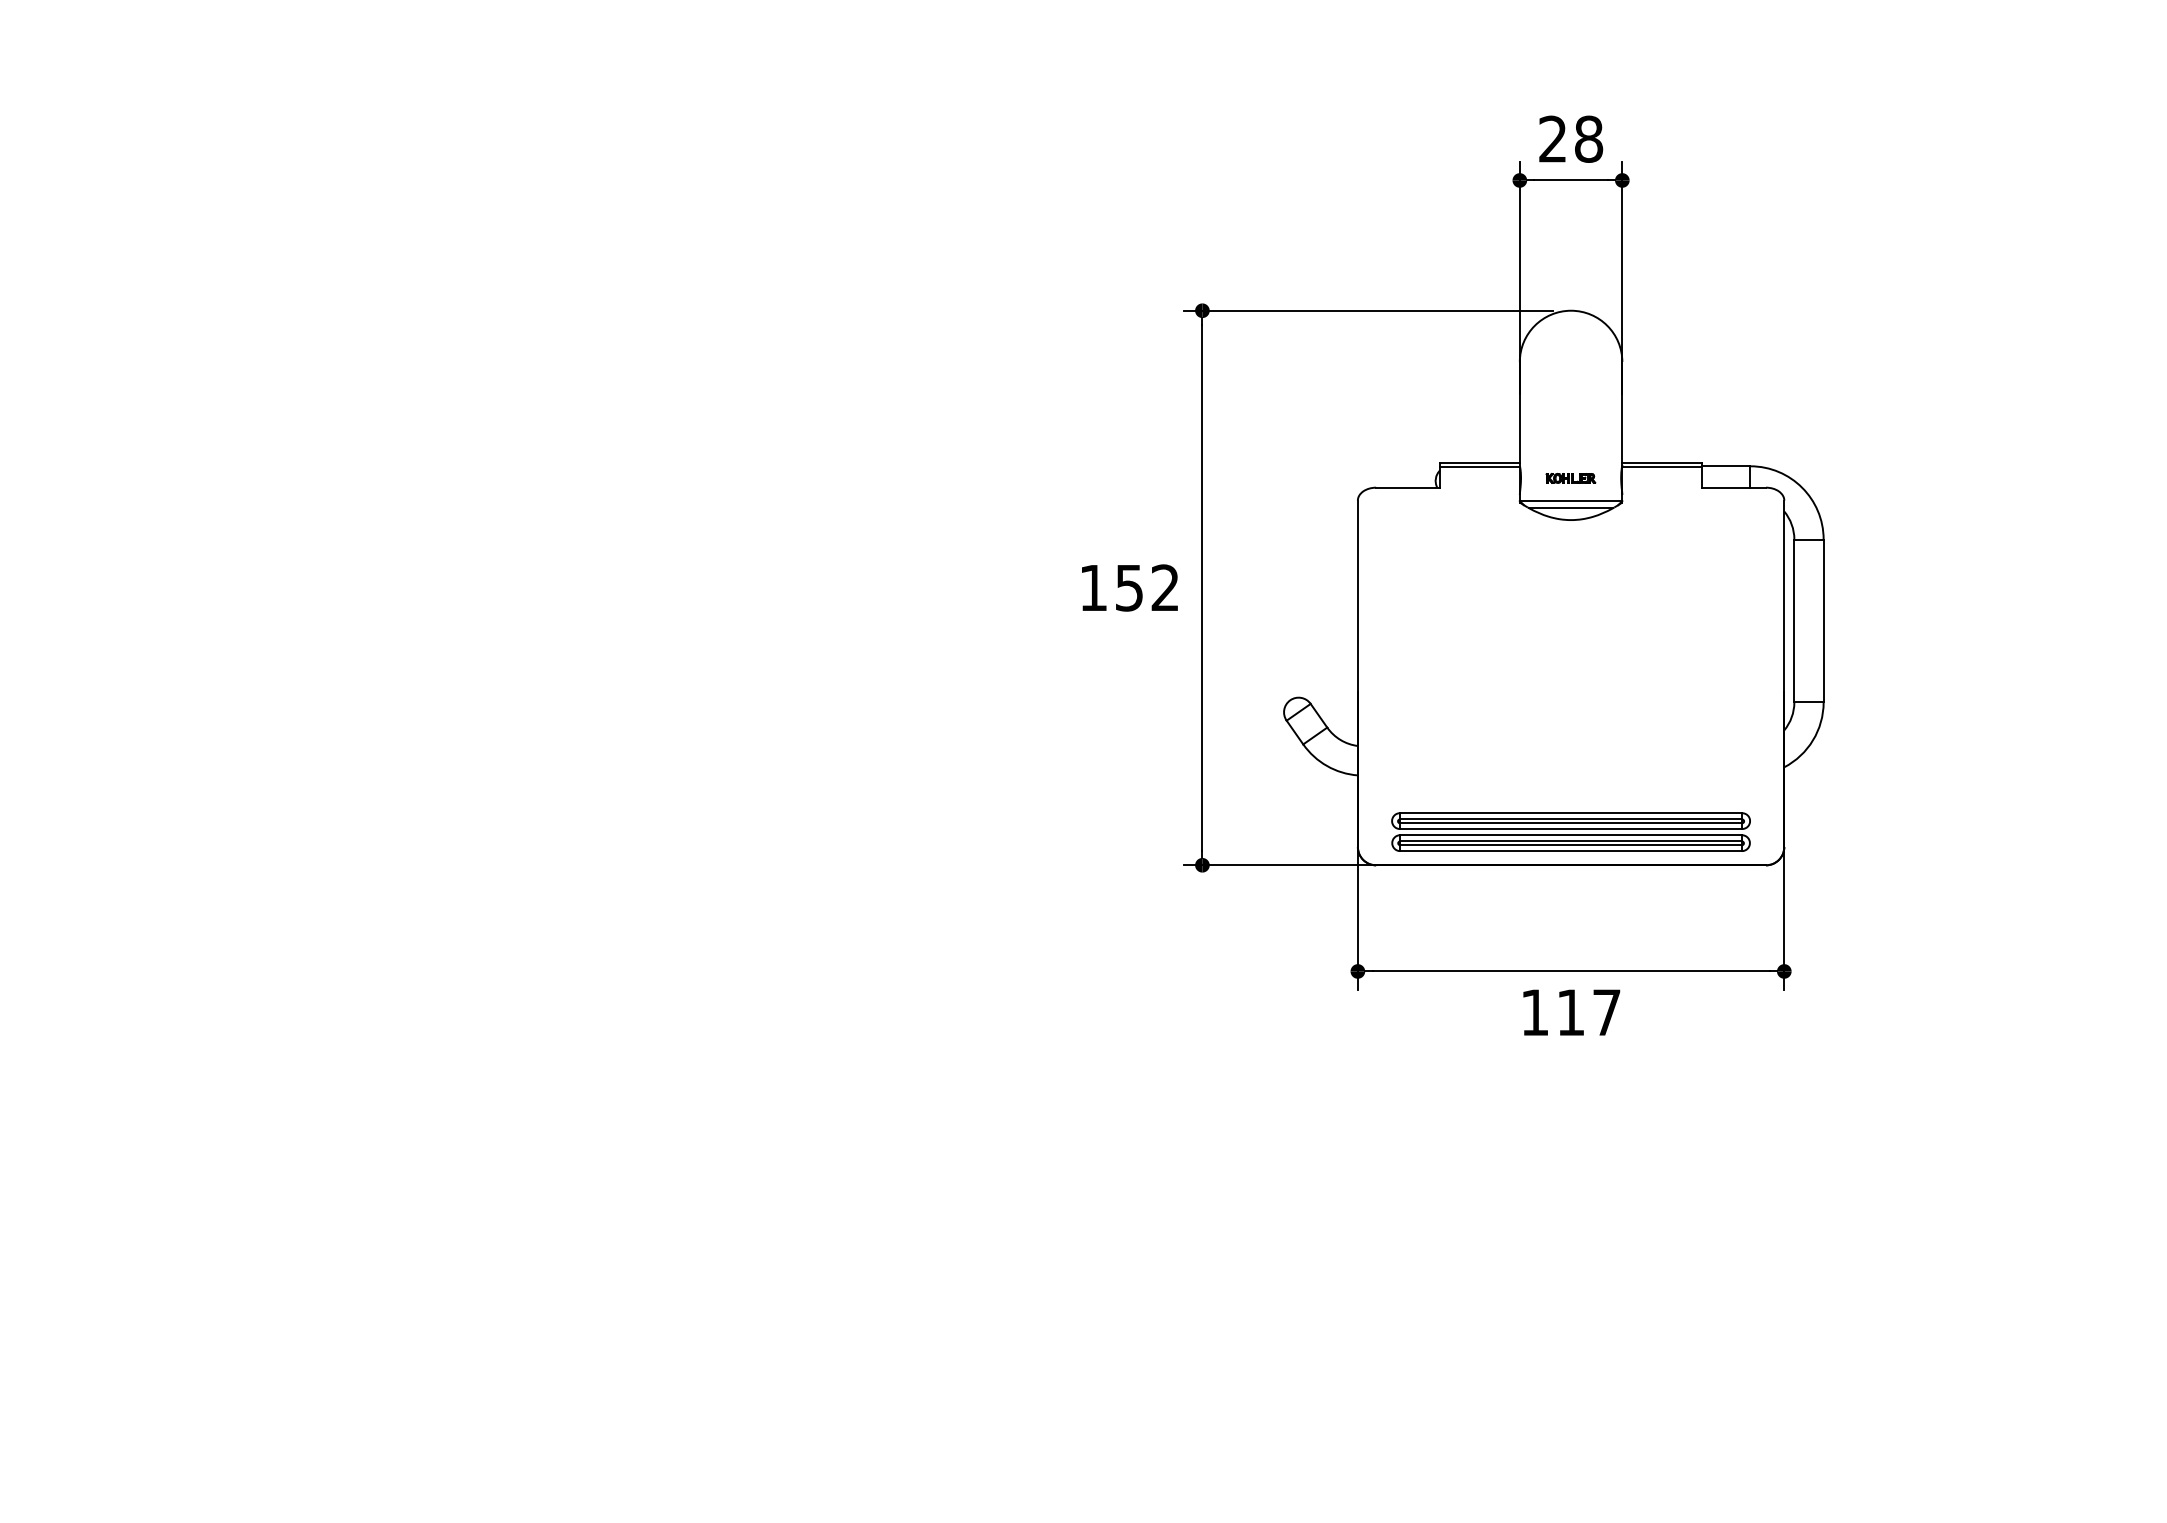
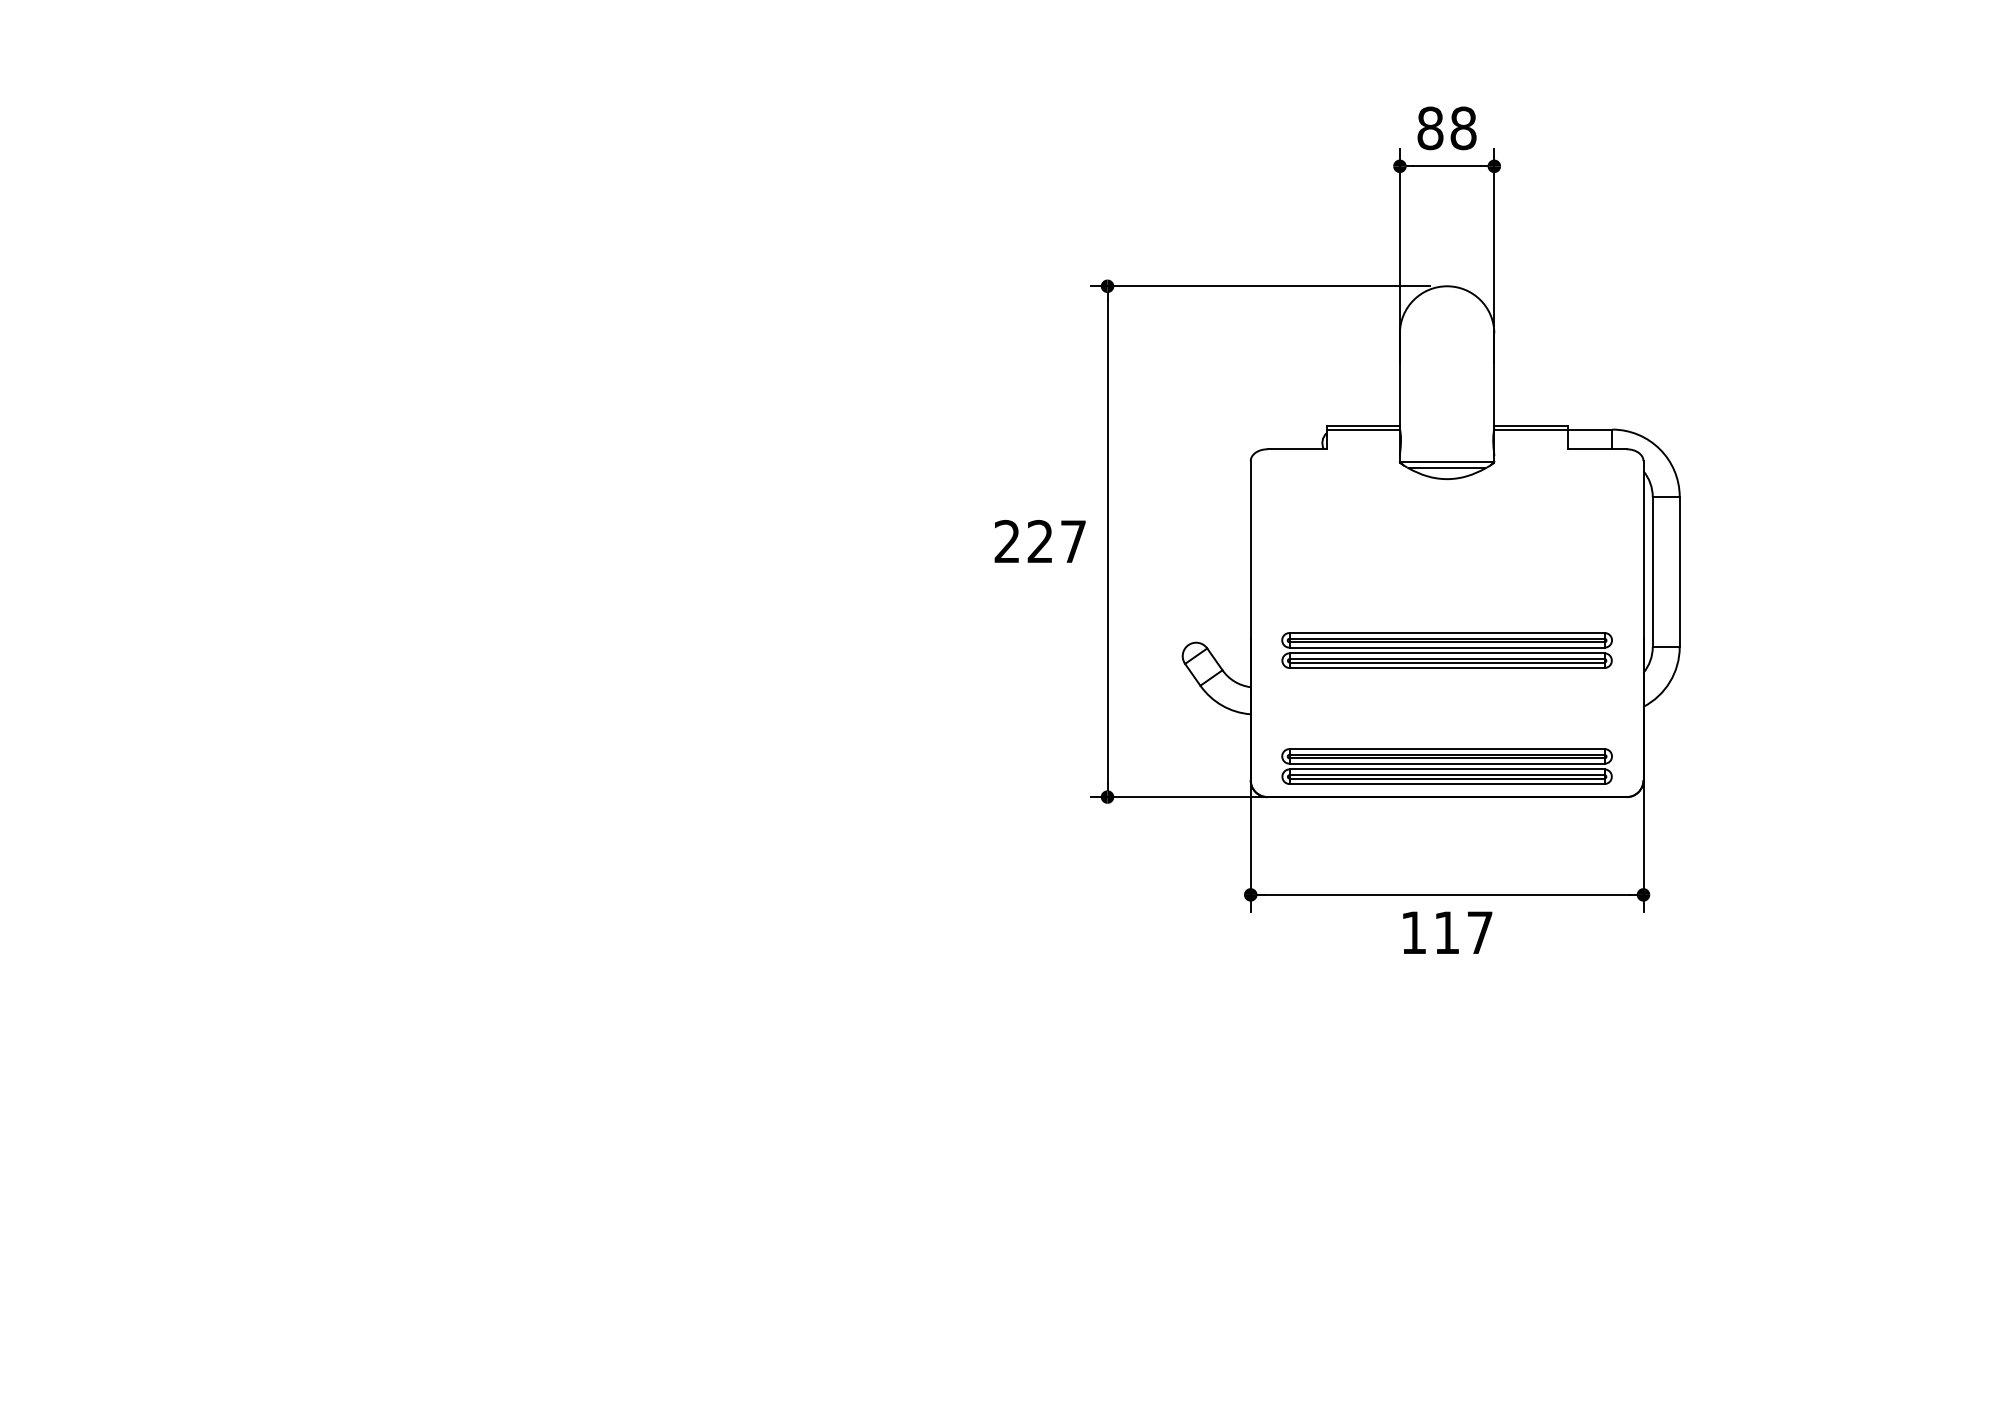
text: (1553, 138) -> (1430, 127), 28 -> 88
part: (1570, 478) -> (1446, 440), removed
text: (1129, 587) -> (1040, 541), 152 -> 227
part: (1570, 705) -> (1446, 649), added

